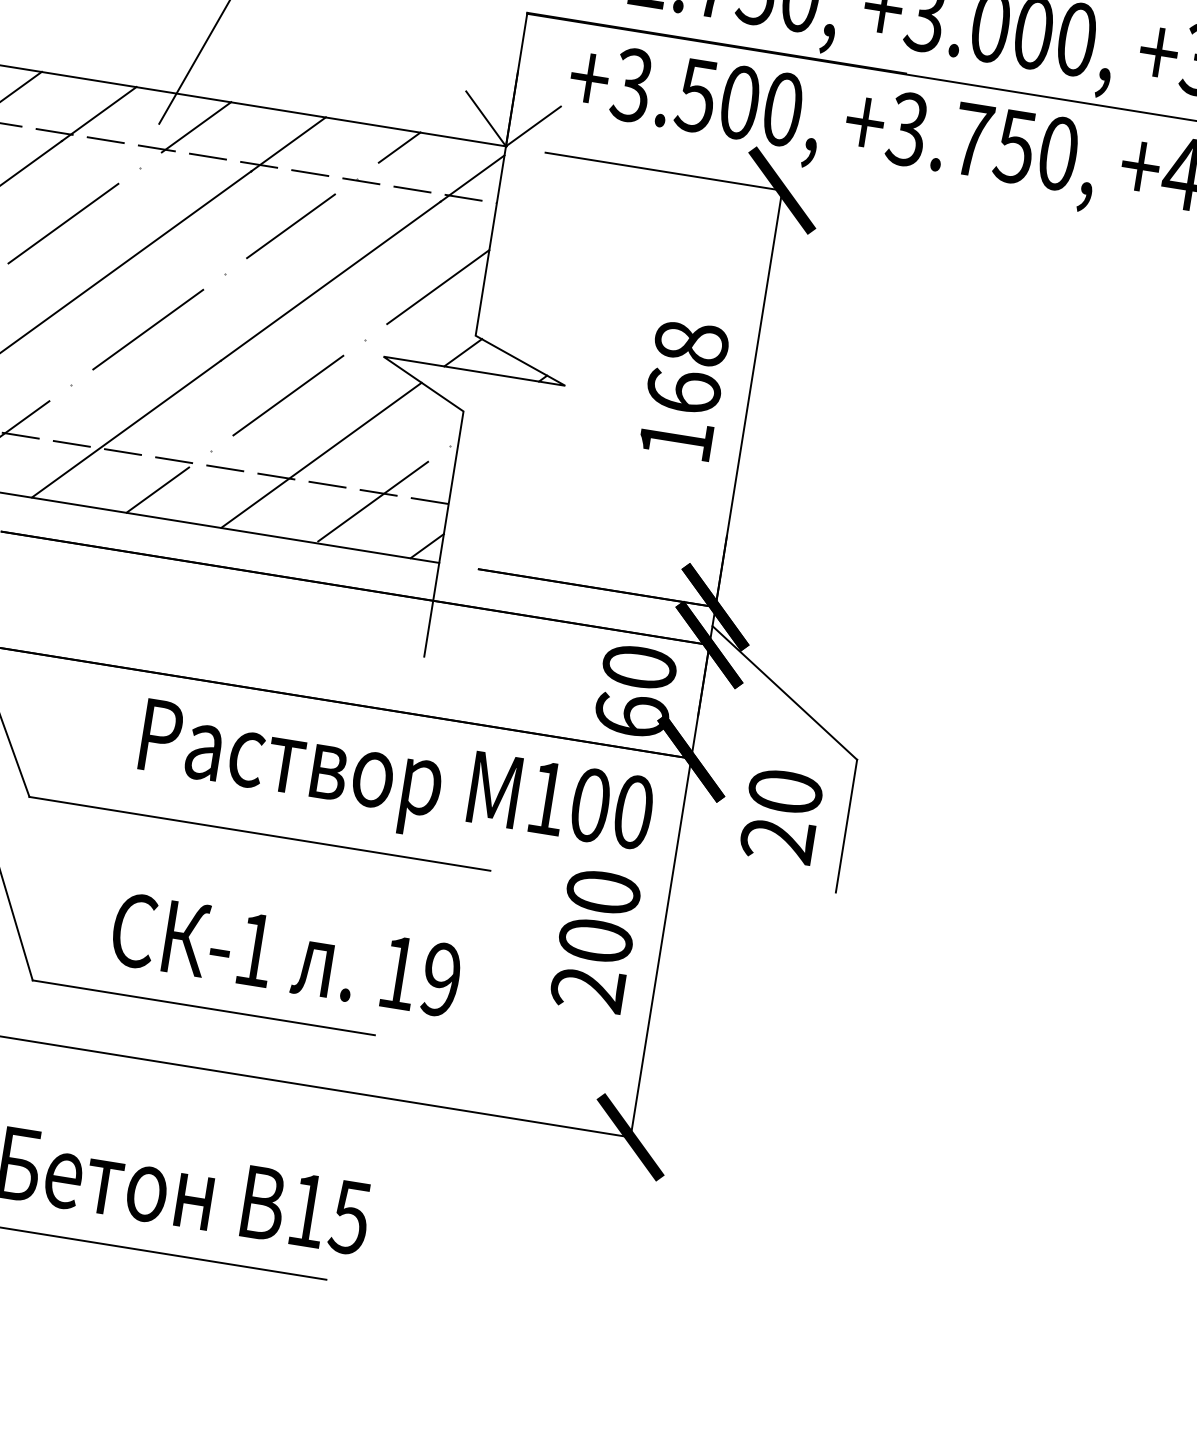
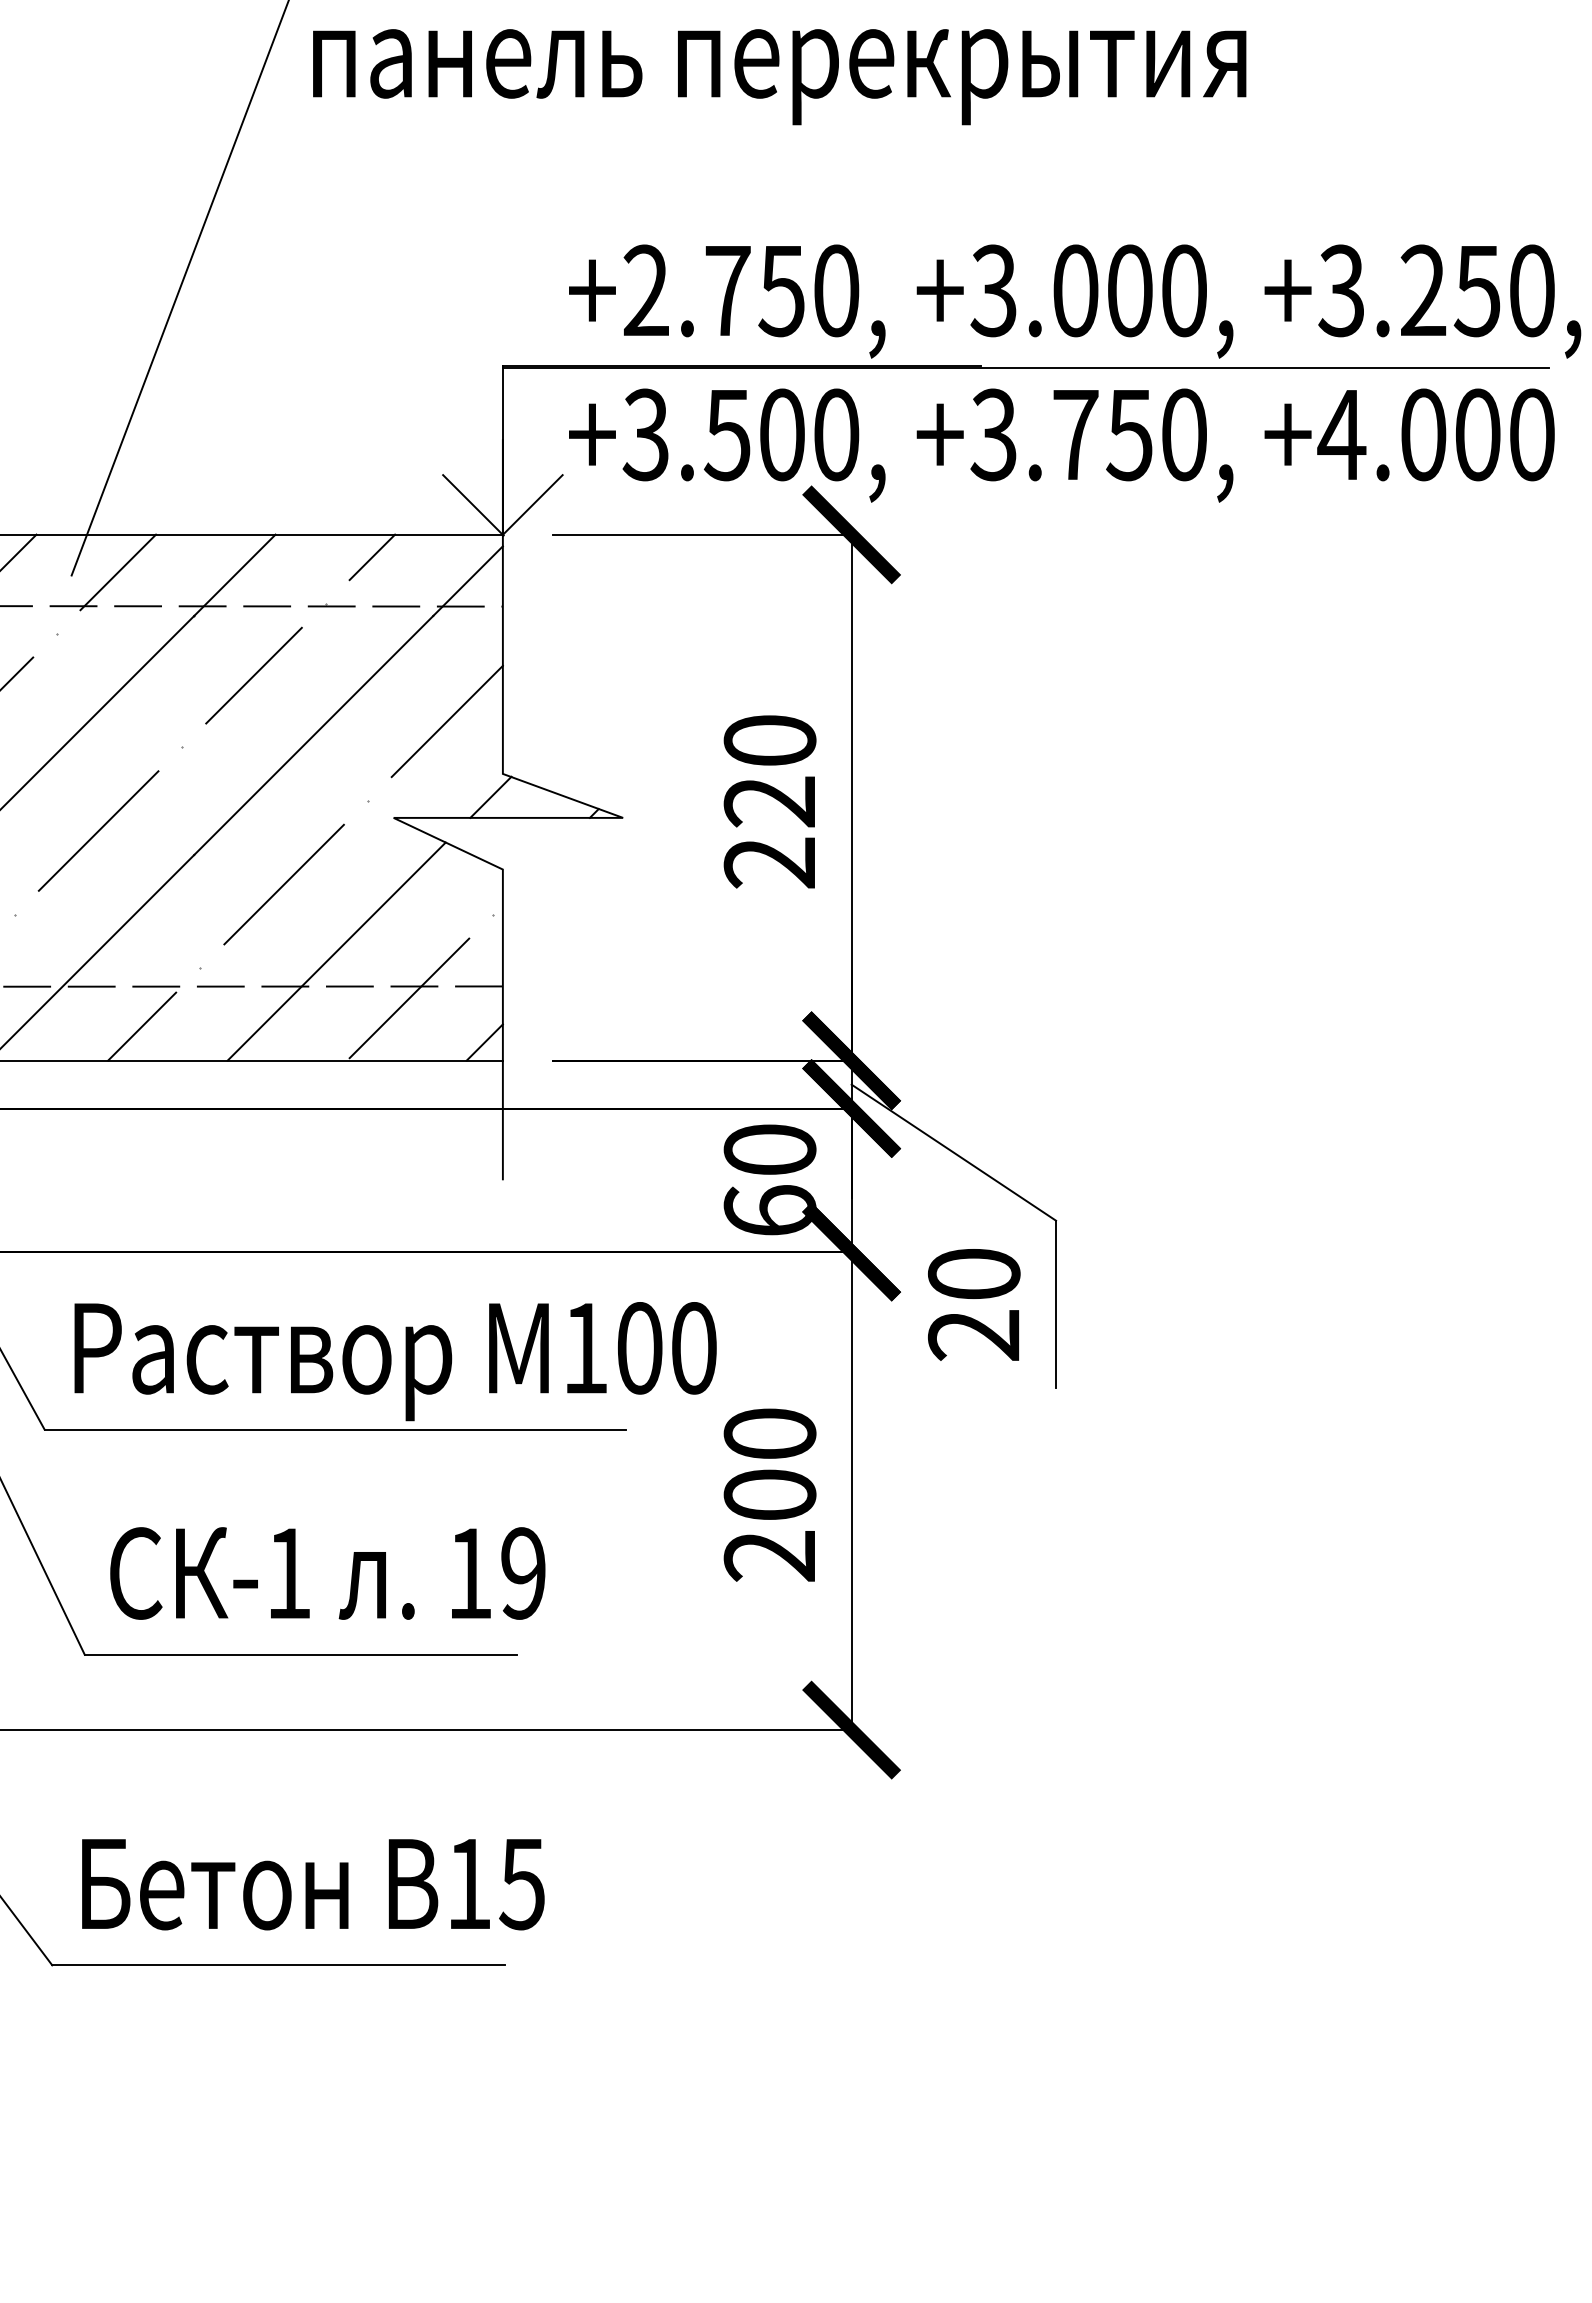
text: (683, 391) -> (769, 801), 168 -> 220
text: (395, 784) -> (395, 1361), moved
text: (285, 954) -> (327, 1573), moved

